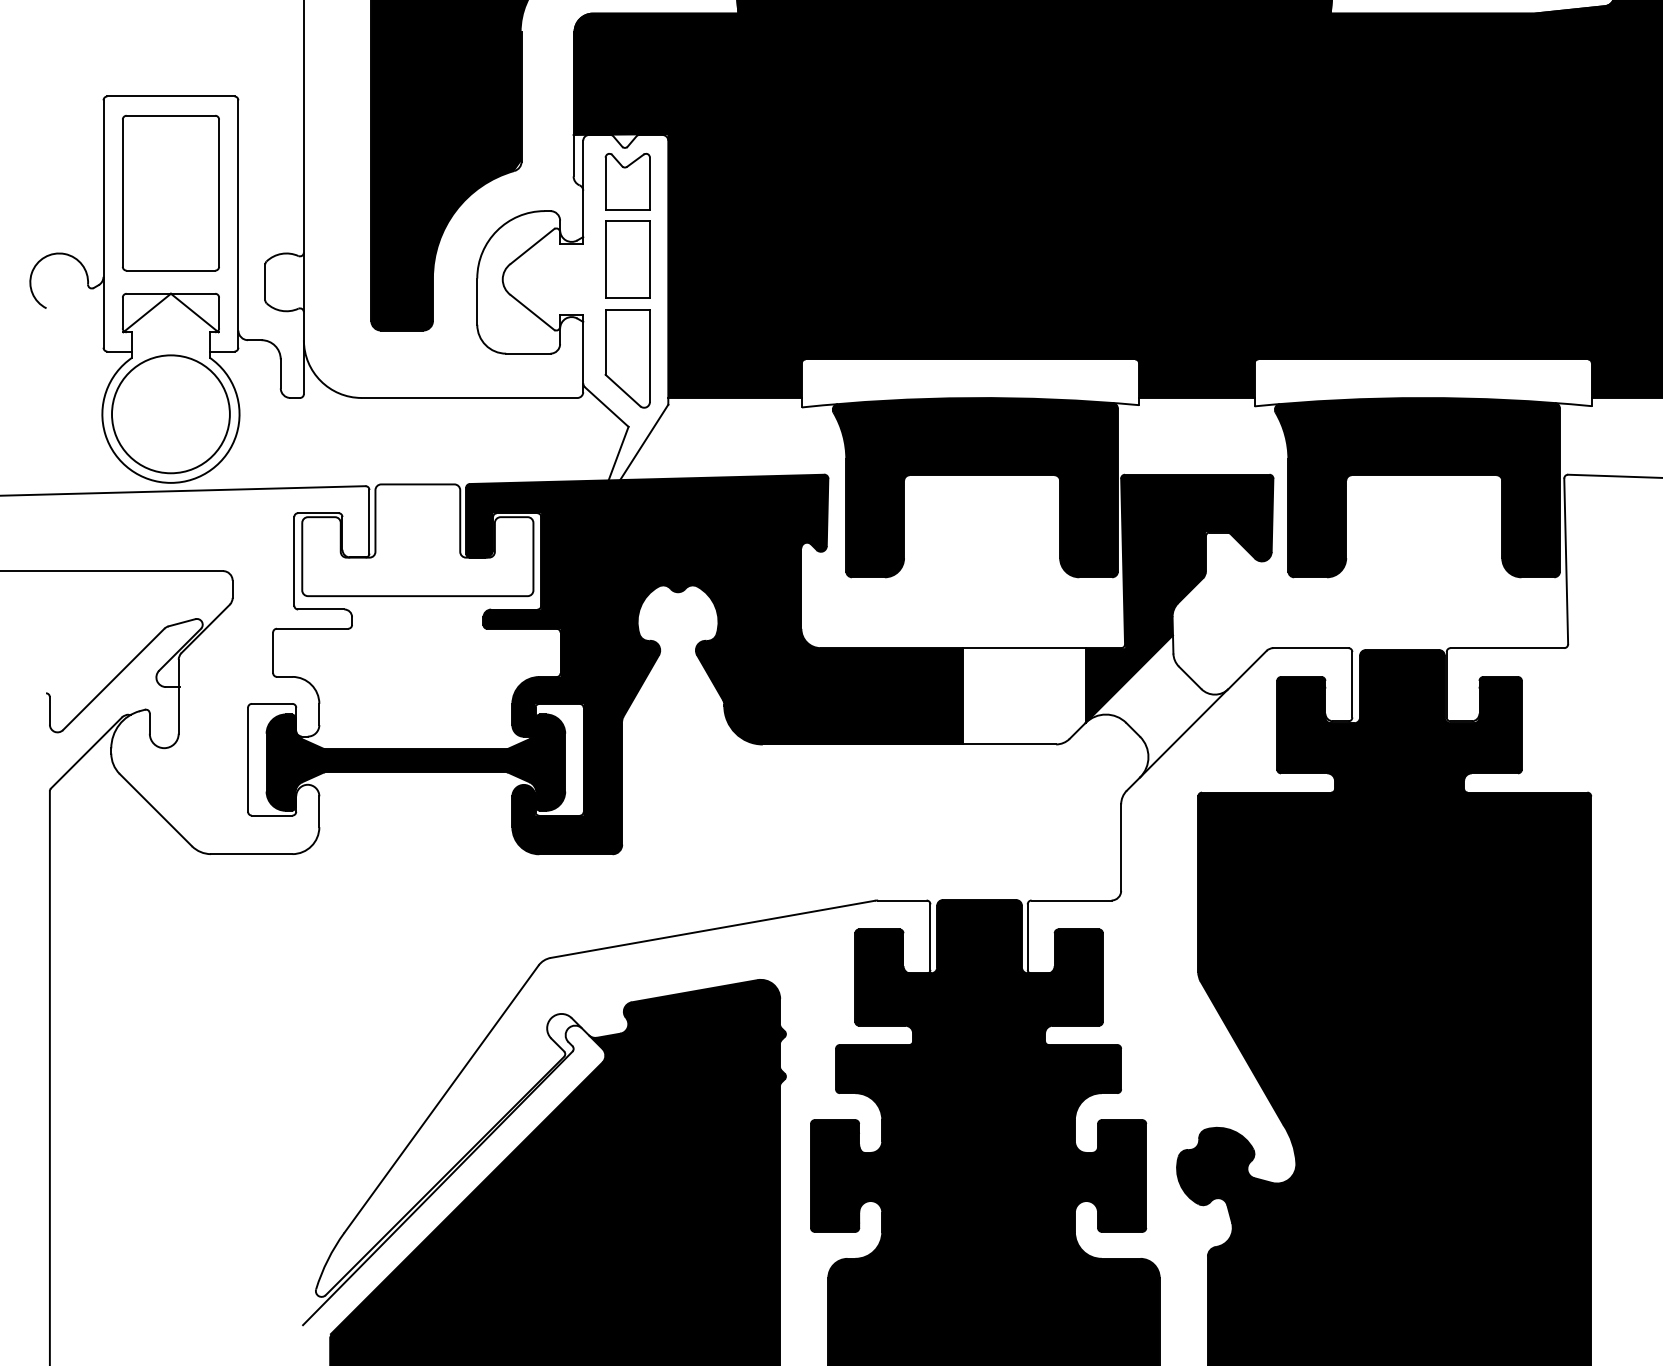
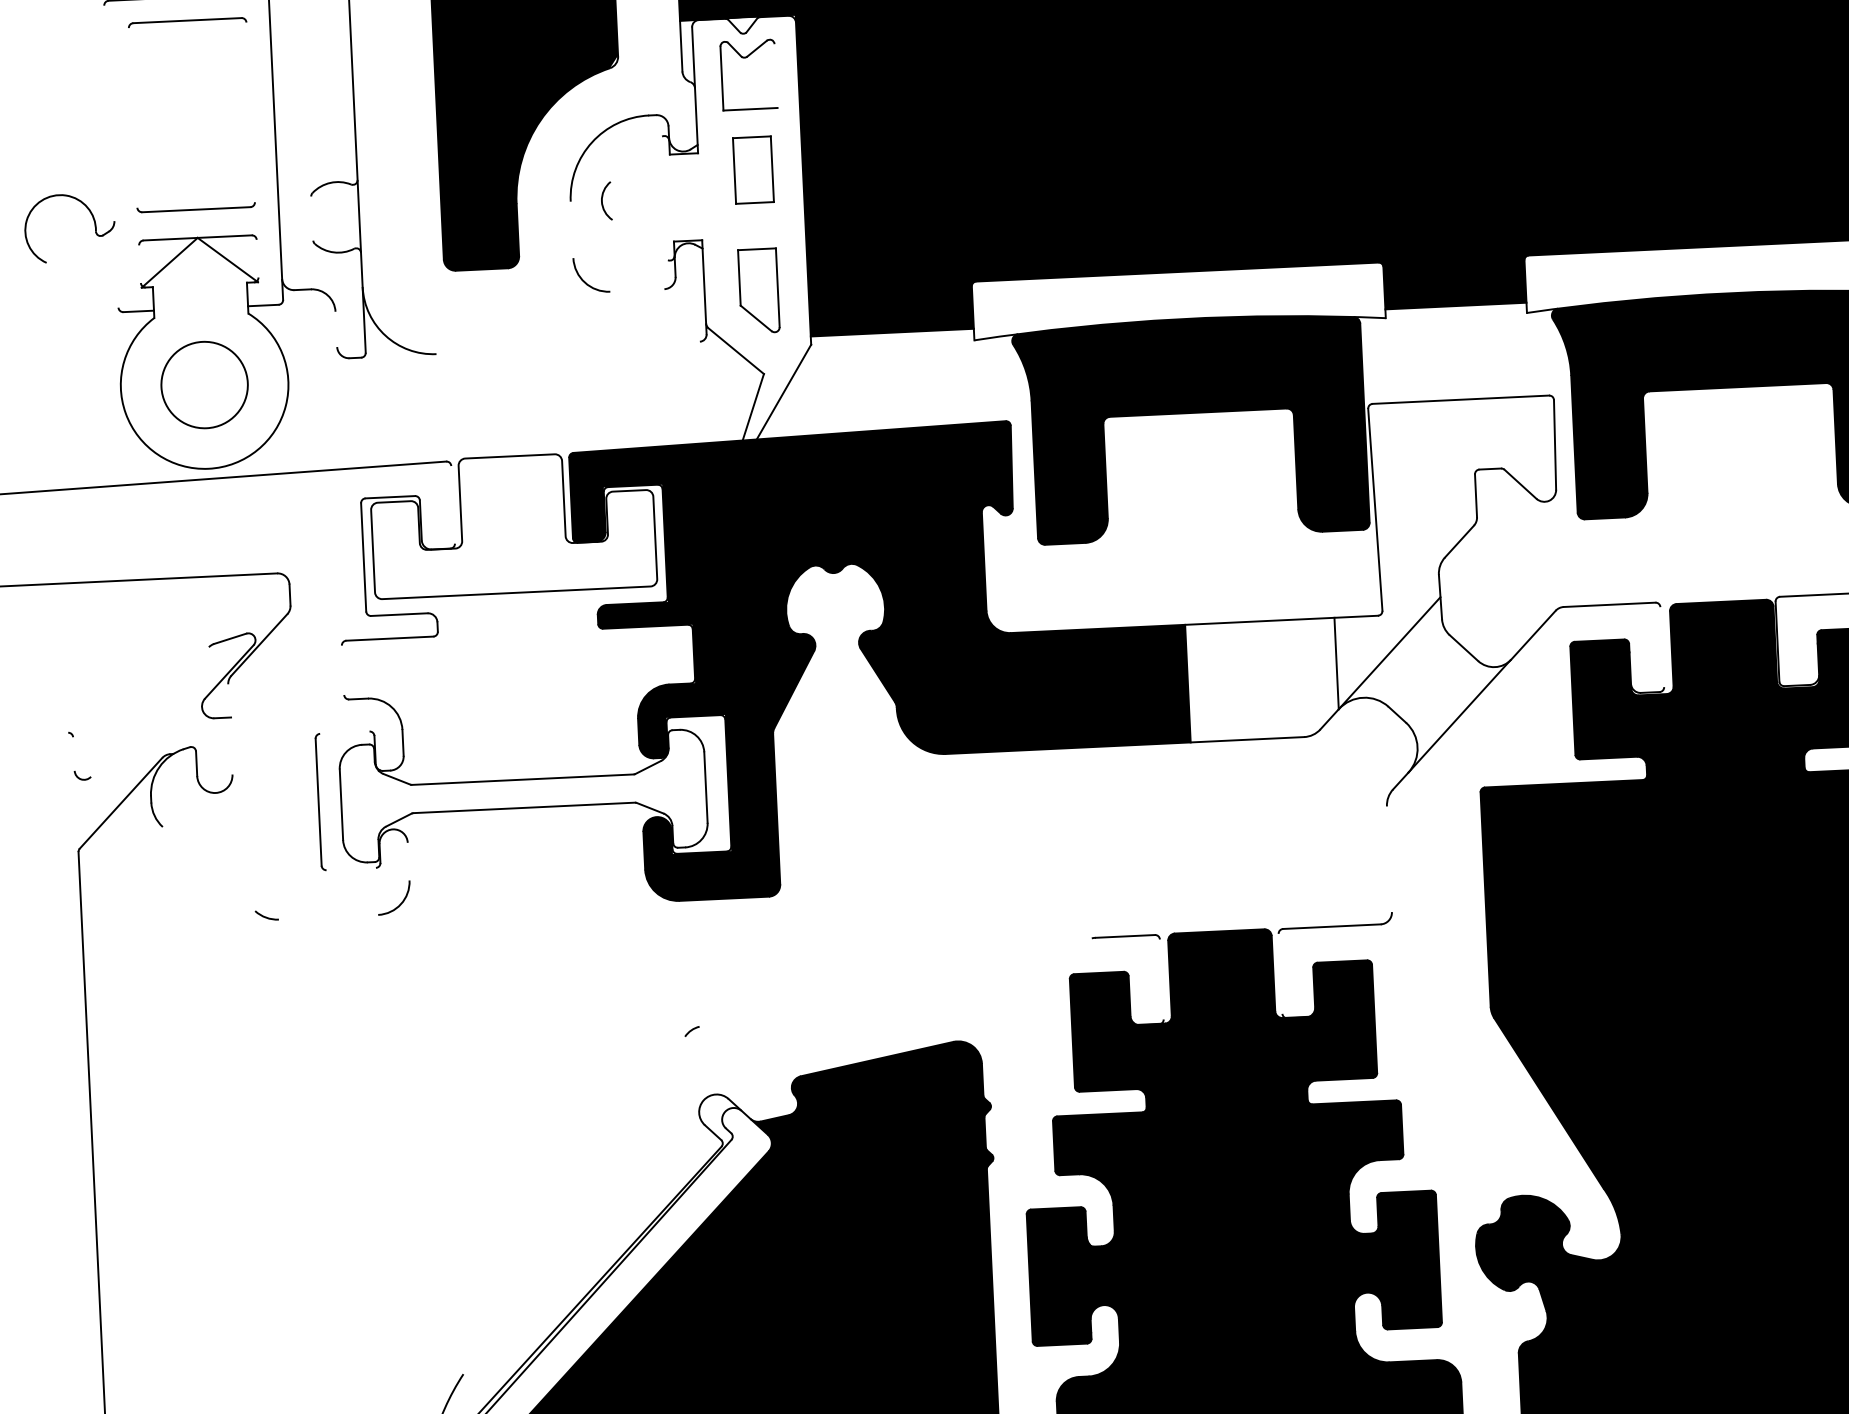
line: (649, 183) -> (775, 75), removed
line: (122, 192) -> (132, 117), removed
line: (219, 192) -> (251, 111), removed
line: (103, 223) -> (111, 156), removed
line: (532, 245) -> (636, 158), removed
part: (627, 259) -> (752, 169), size x0.7
line: (265, 282) -> (312, 218), removed
line: (477, 301) -> (572, 229), removed
line: (122, 312) -> (139, 263), removed
line: (219, 312) -> (258, 257), removed
line: (532, 312) -> (640, 239), removed
line: (528, 353) -> (637, 290), removed
part: (627, 358) -> (758, 290), size x0.7
line: (280, 373) -> (335, 328), removed
line: (469, 397) -> (568, 347), removed
circle: (170, 414) -> (204, 385), size x0.6
line: (369, 521) -> (453, 504), removed
fill: (1179, 598) -> (1446, 551), removed
line: (273, 652) -> (343, 669), removed
line: (113, 679) -> (149, 712), removed
line: (1352, 684) -> (1662, 646), removed
line: (178, 696) -> (230, 729), removed
line: (271, 703) -> (344, 732), removed
line: (49, 710) -> (73, 753), removed
fill: (415, 762) -> (523, 795), removed
line: (155, 809) -> (208, 868), removed
line: (319, 811) -> (408, 861), removed
line: (271, 815) -> (350, 868), removed
line: (1121, 847) -> (1389, 859), removed
line: (251, 854) -> (328, 917), removed
line: (712, 928) -> (895, 981), removed
line: (930, 936) -> (1161, 978), removed
line: (1027, 936) -> (1280, 973), removed
line: (441, 1098) -> (574, 1204), removed

